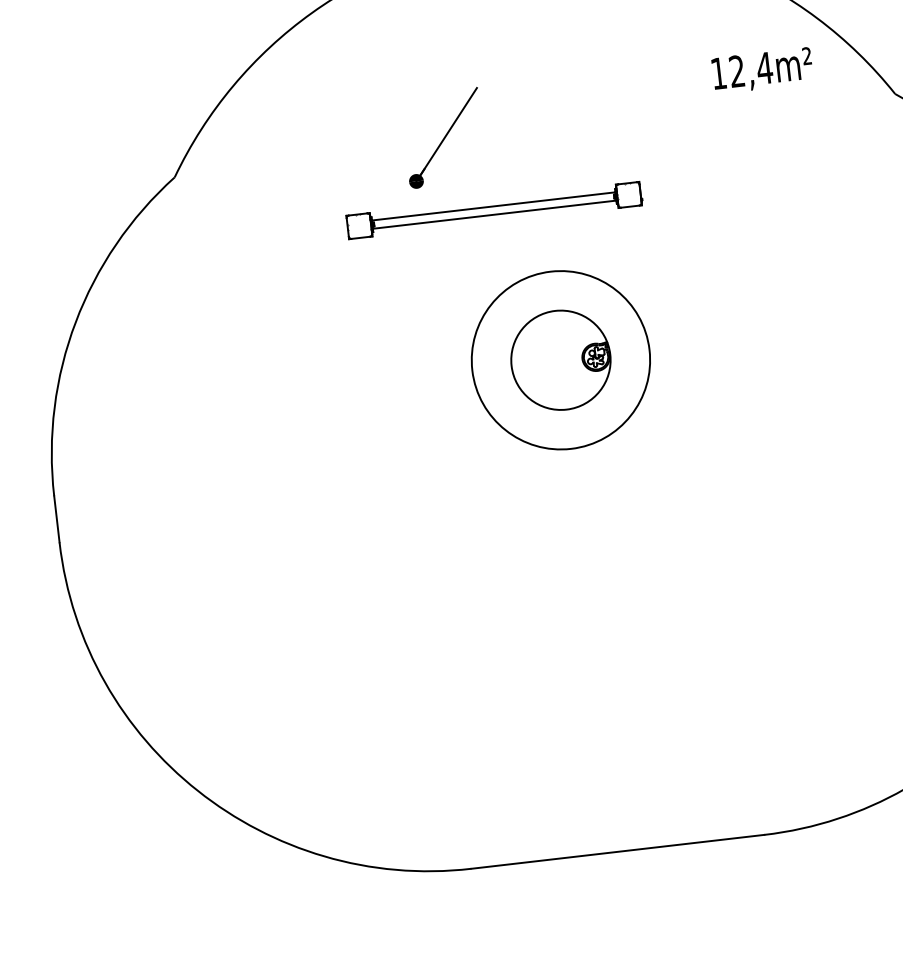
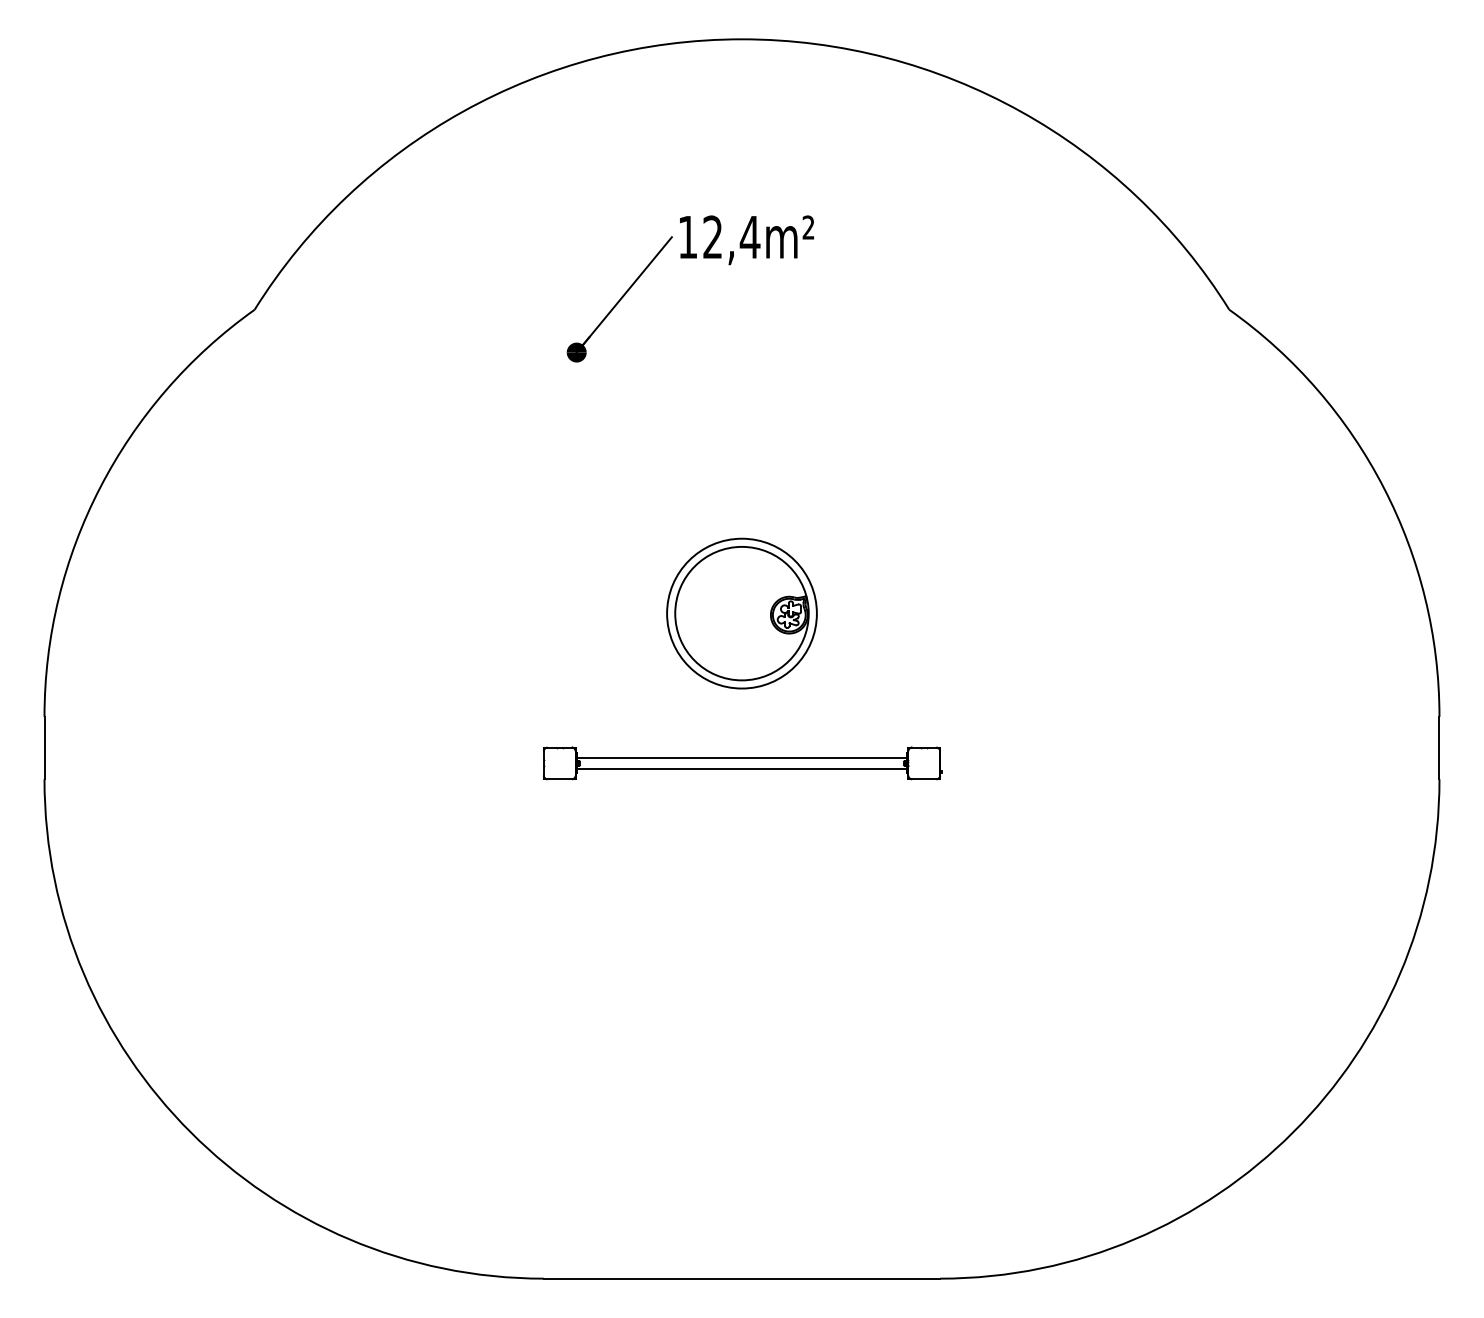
text: (762, 70) -> (746, 240), moved
part: (494, 210) -> (742, 763), moved
circle: (560, 360) -> (741, 613), size x0.62

